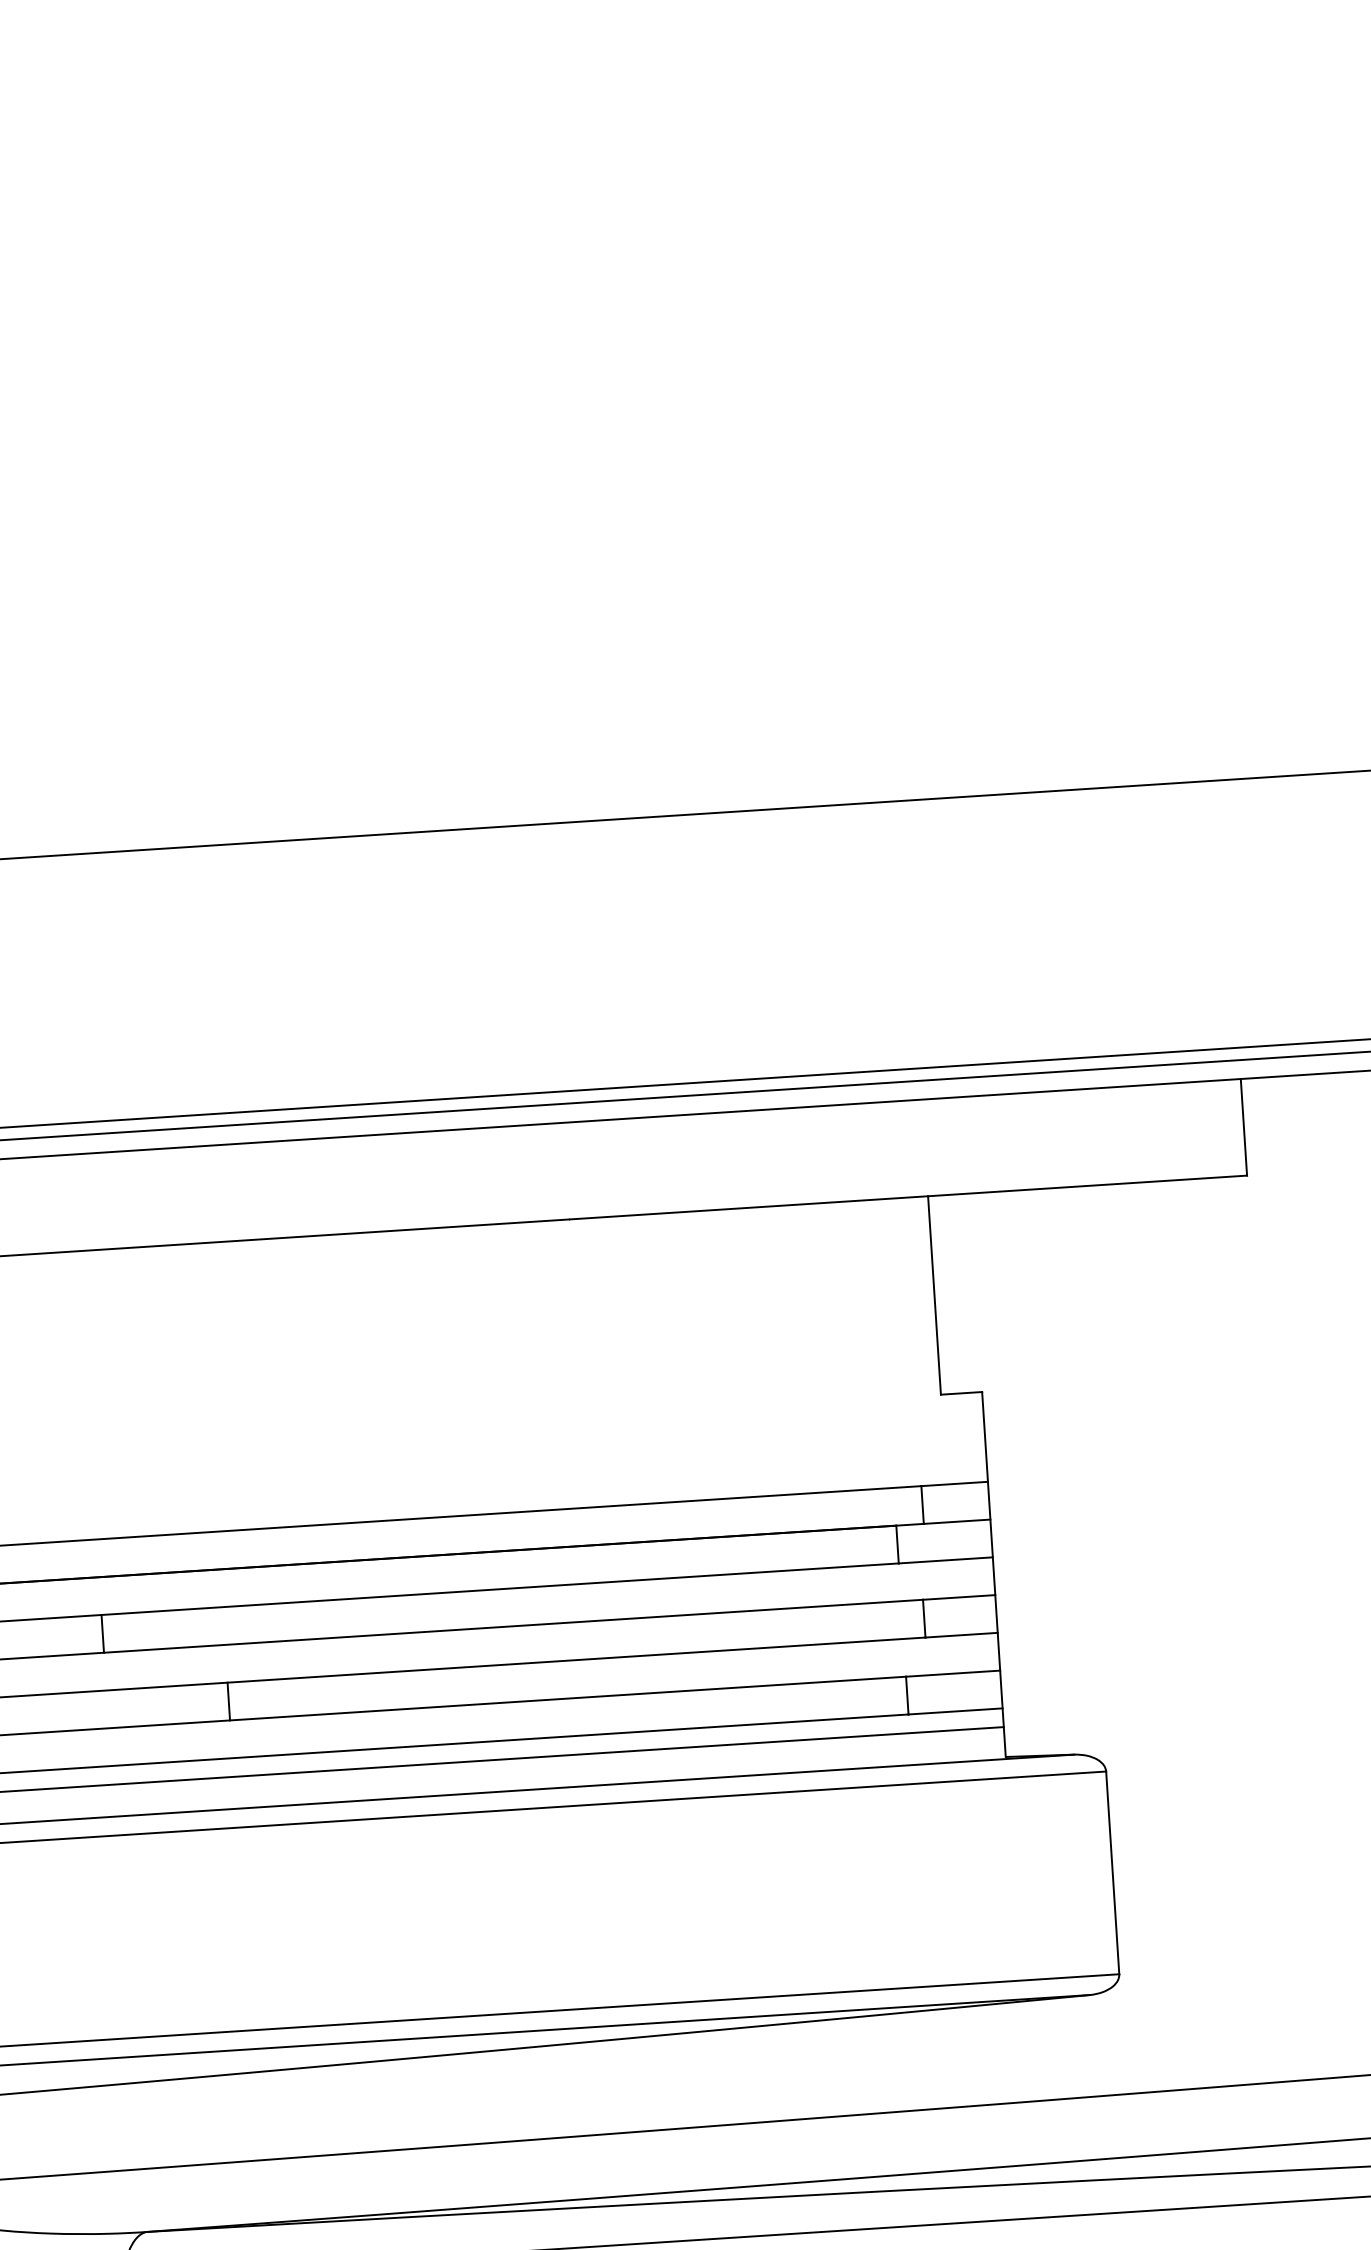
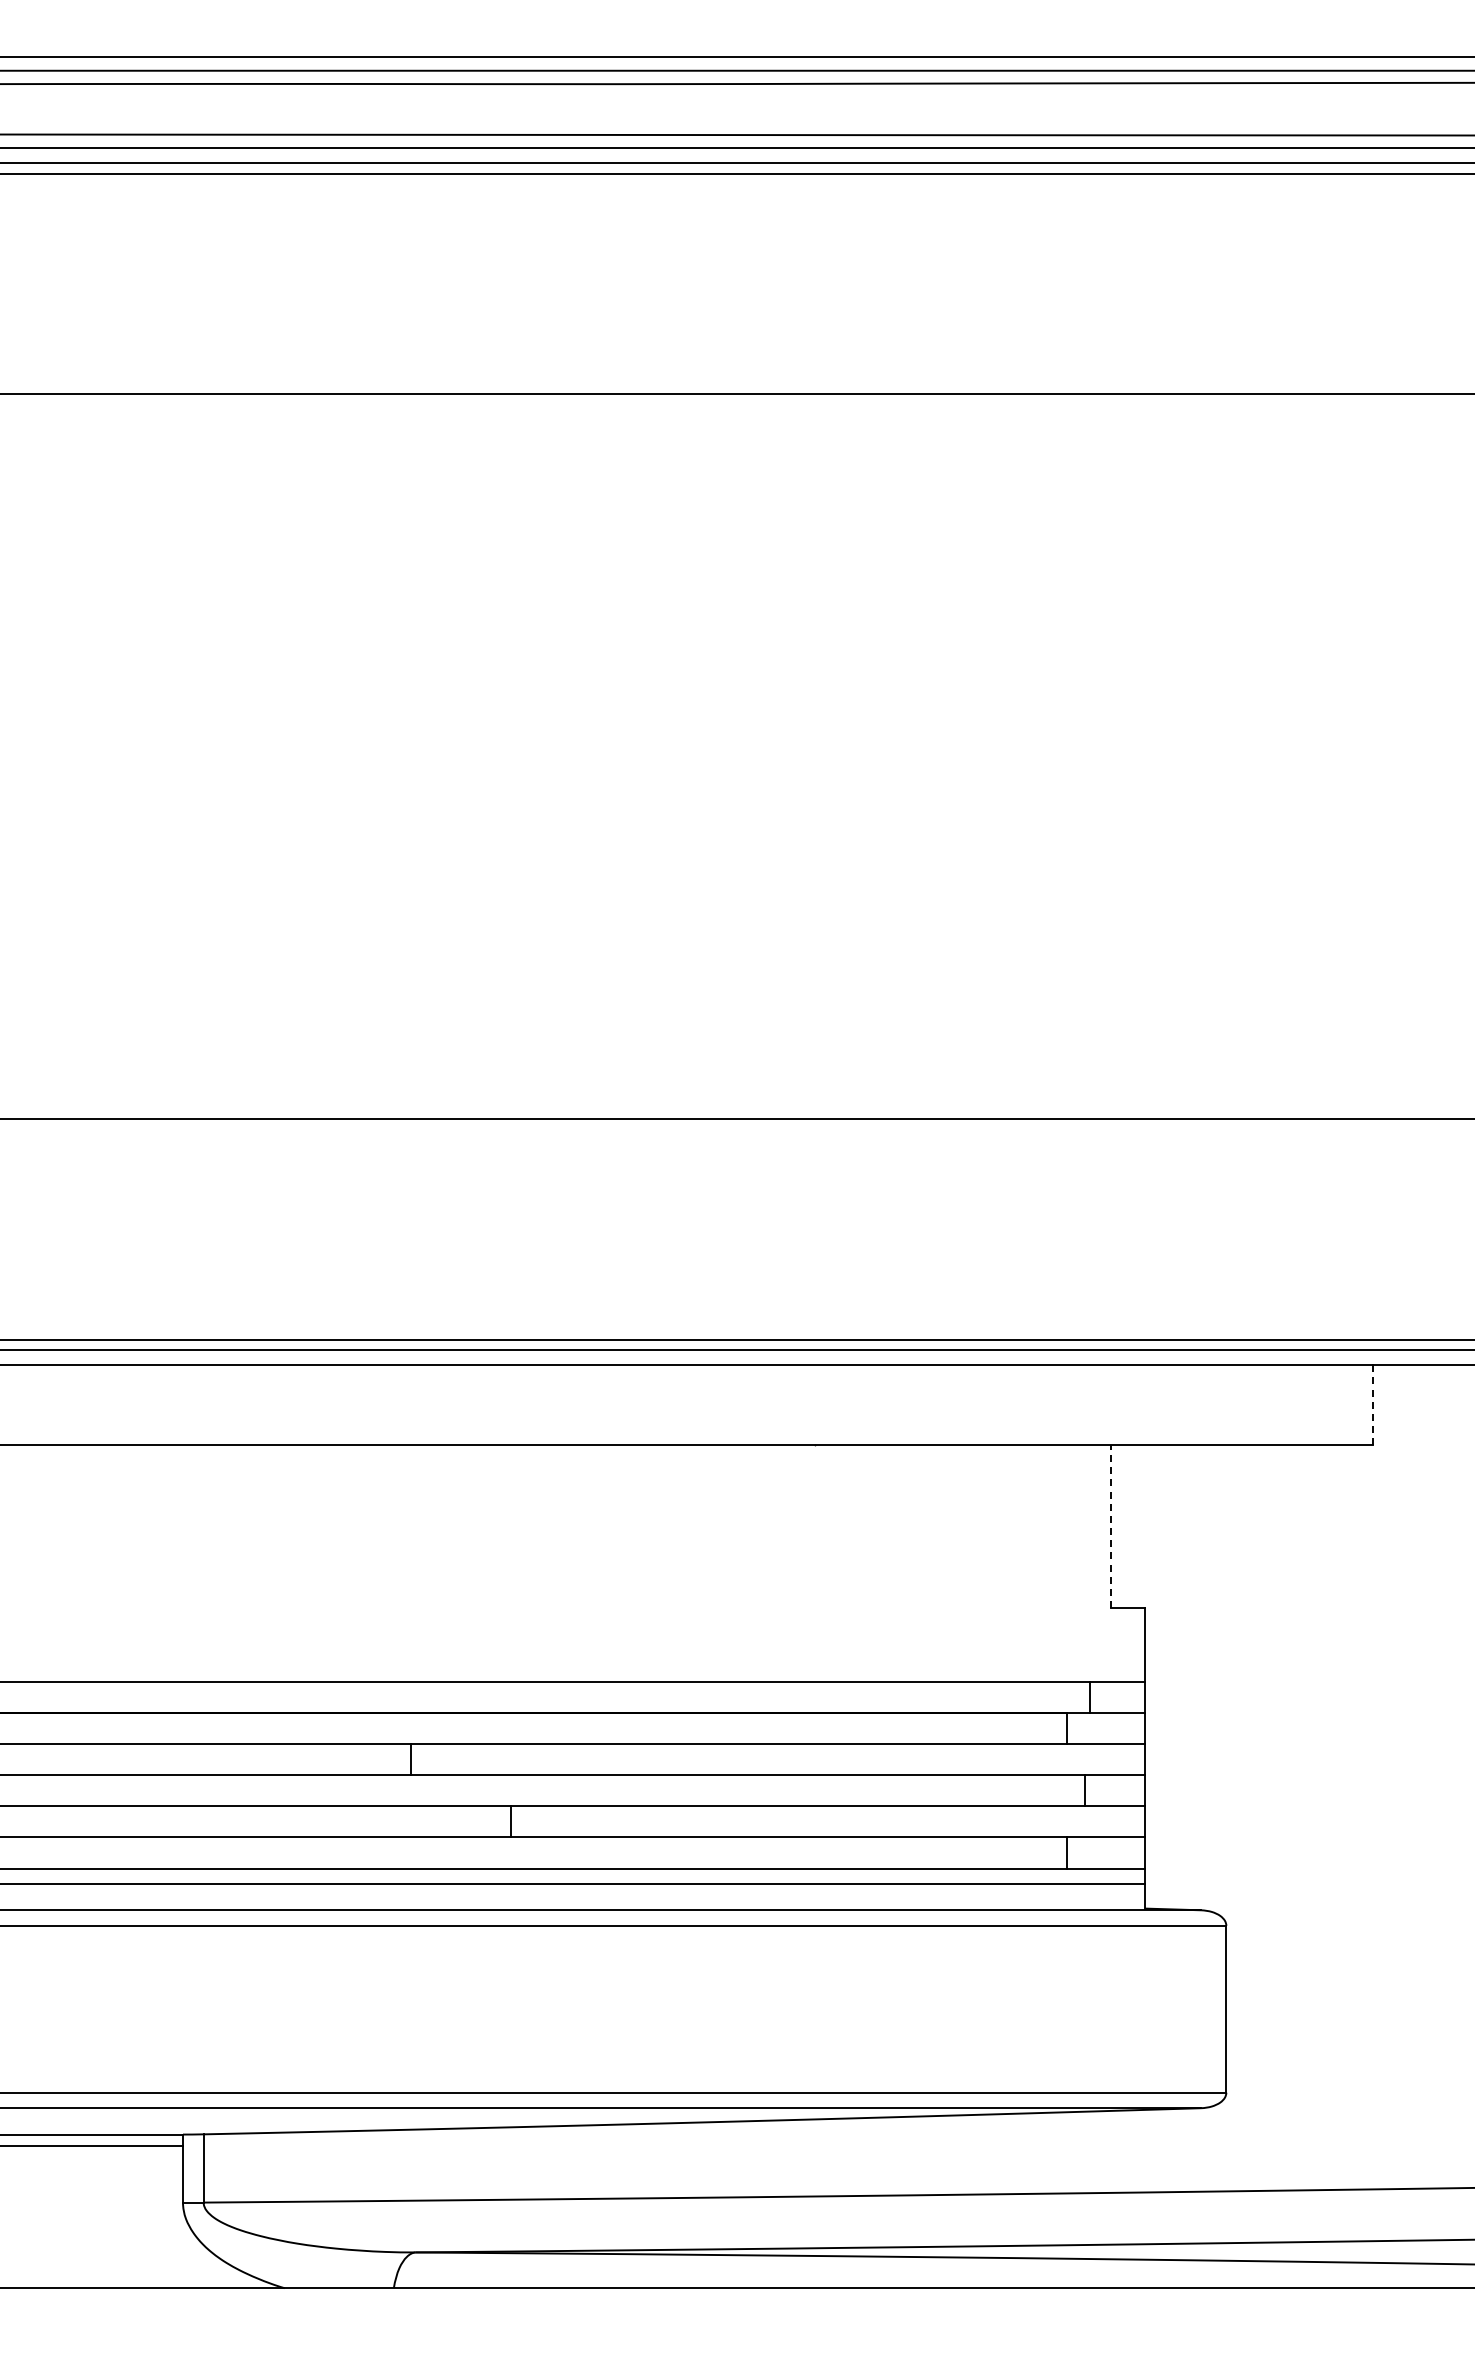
line: (1244, 1127) -> (1373, 1405), solid -> dashed
line: (934, 1295) -> (1110, 1526), solid -> dashed

